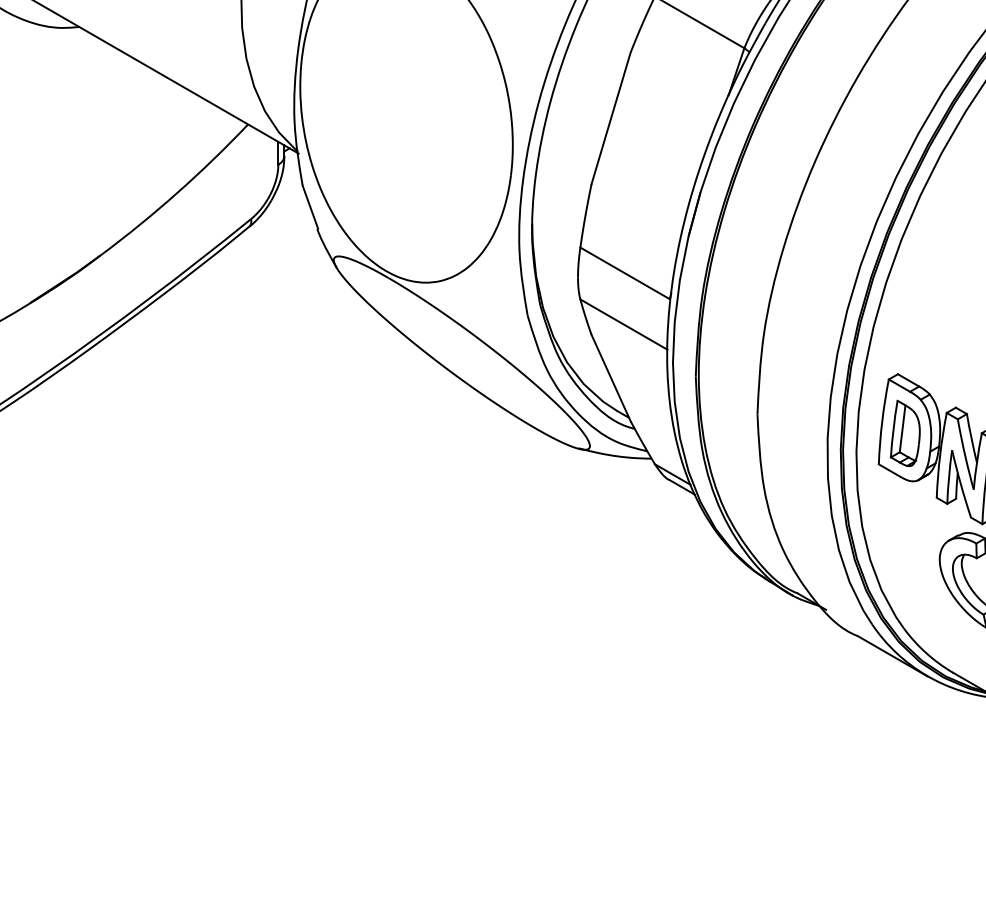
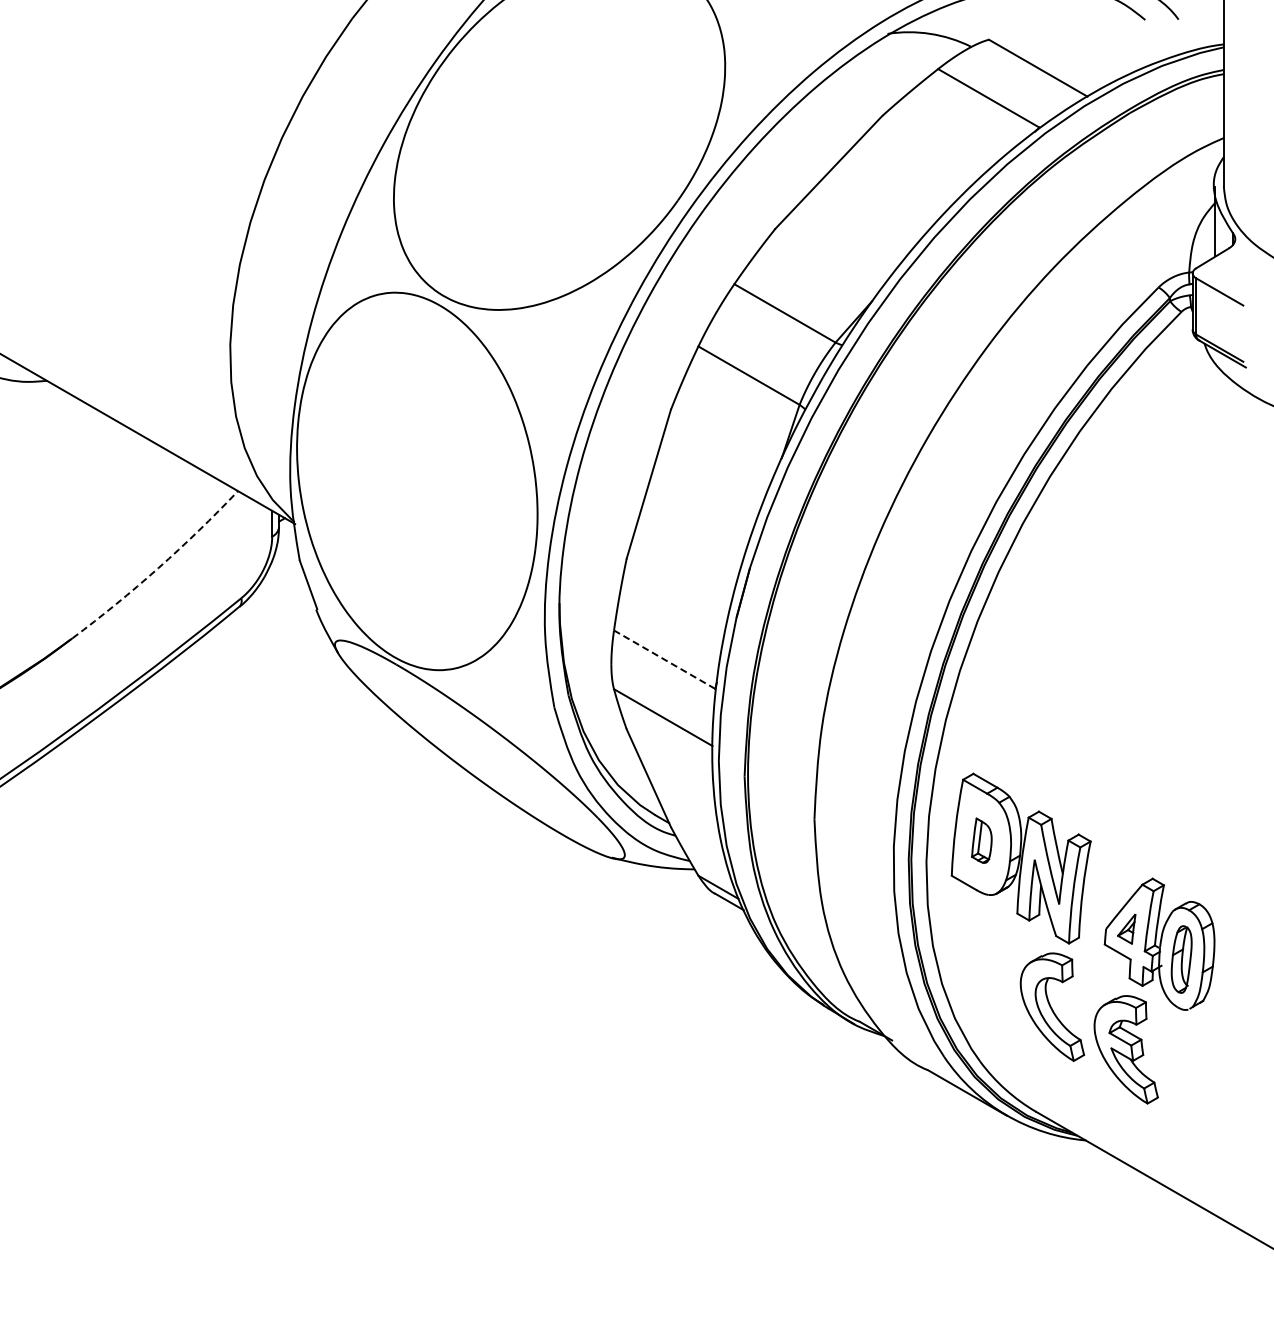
arc: (177, 192) -> (158, 568), solid -> dashed
line: (624, 273) -> (664, 659), solid -> dashed
part: (905, 433) -> (981, 840), size x0.6

